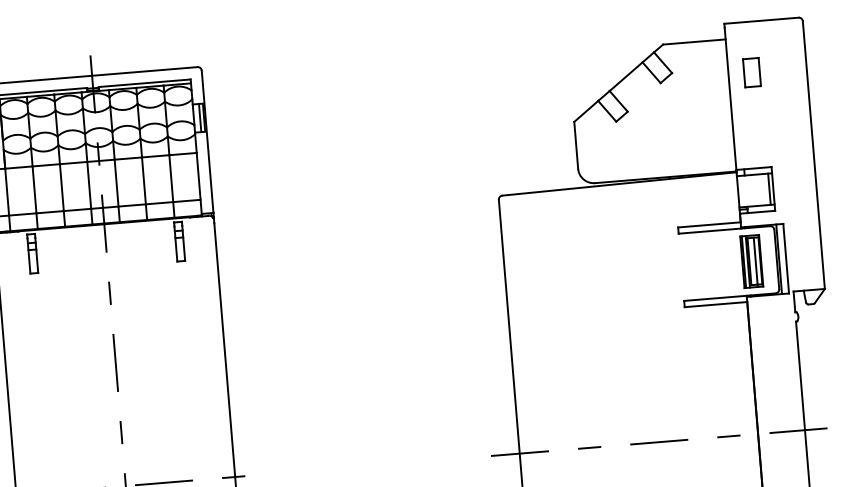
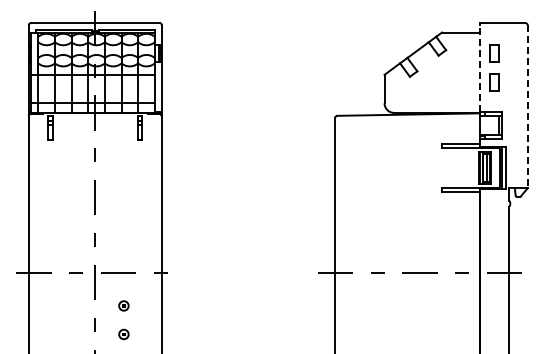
line: (731, 98) -> (480, 68), solid -> dashed
part: (756, 119) -> (494, 82), added
line: (813, 156) -> (527, 107), solid -> dashed

